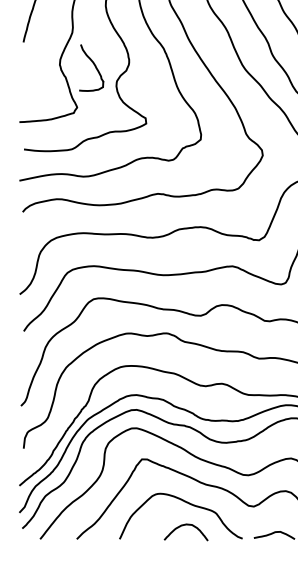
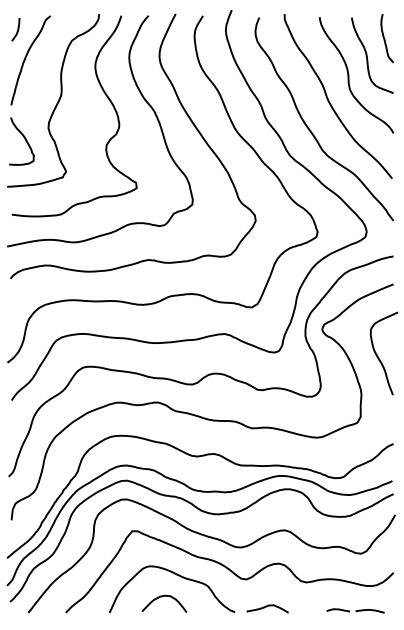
curve: (94, 66) -> (24, 139), moved
curve: (184, 526) -> (162, 597), moved

